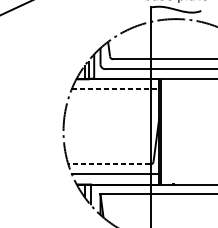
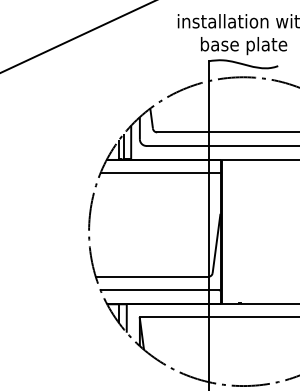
line: (115, 88) -> (160, 172), dashed -> solid
line: (108, 164) -> (151, 276), dashed -> solid

